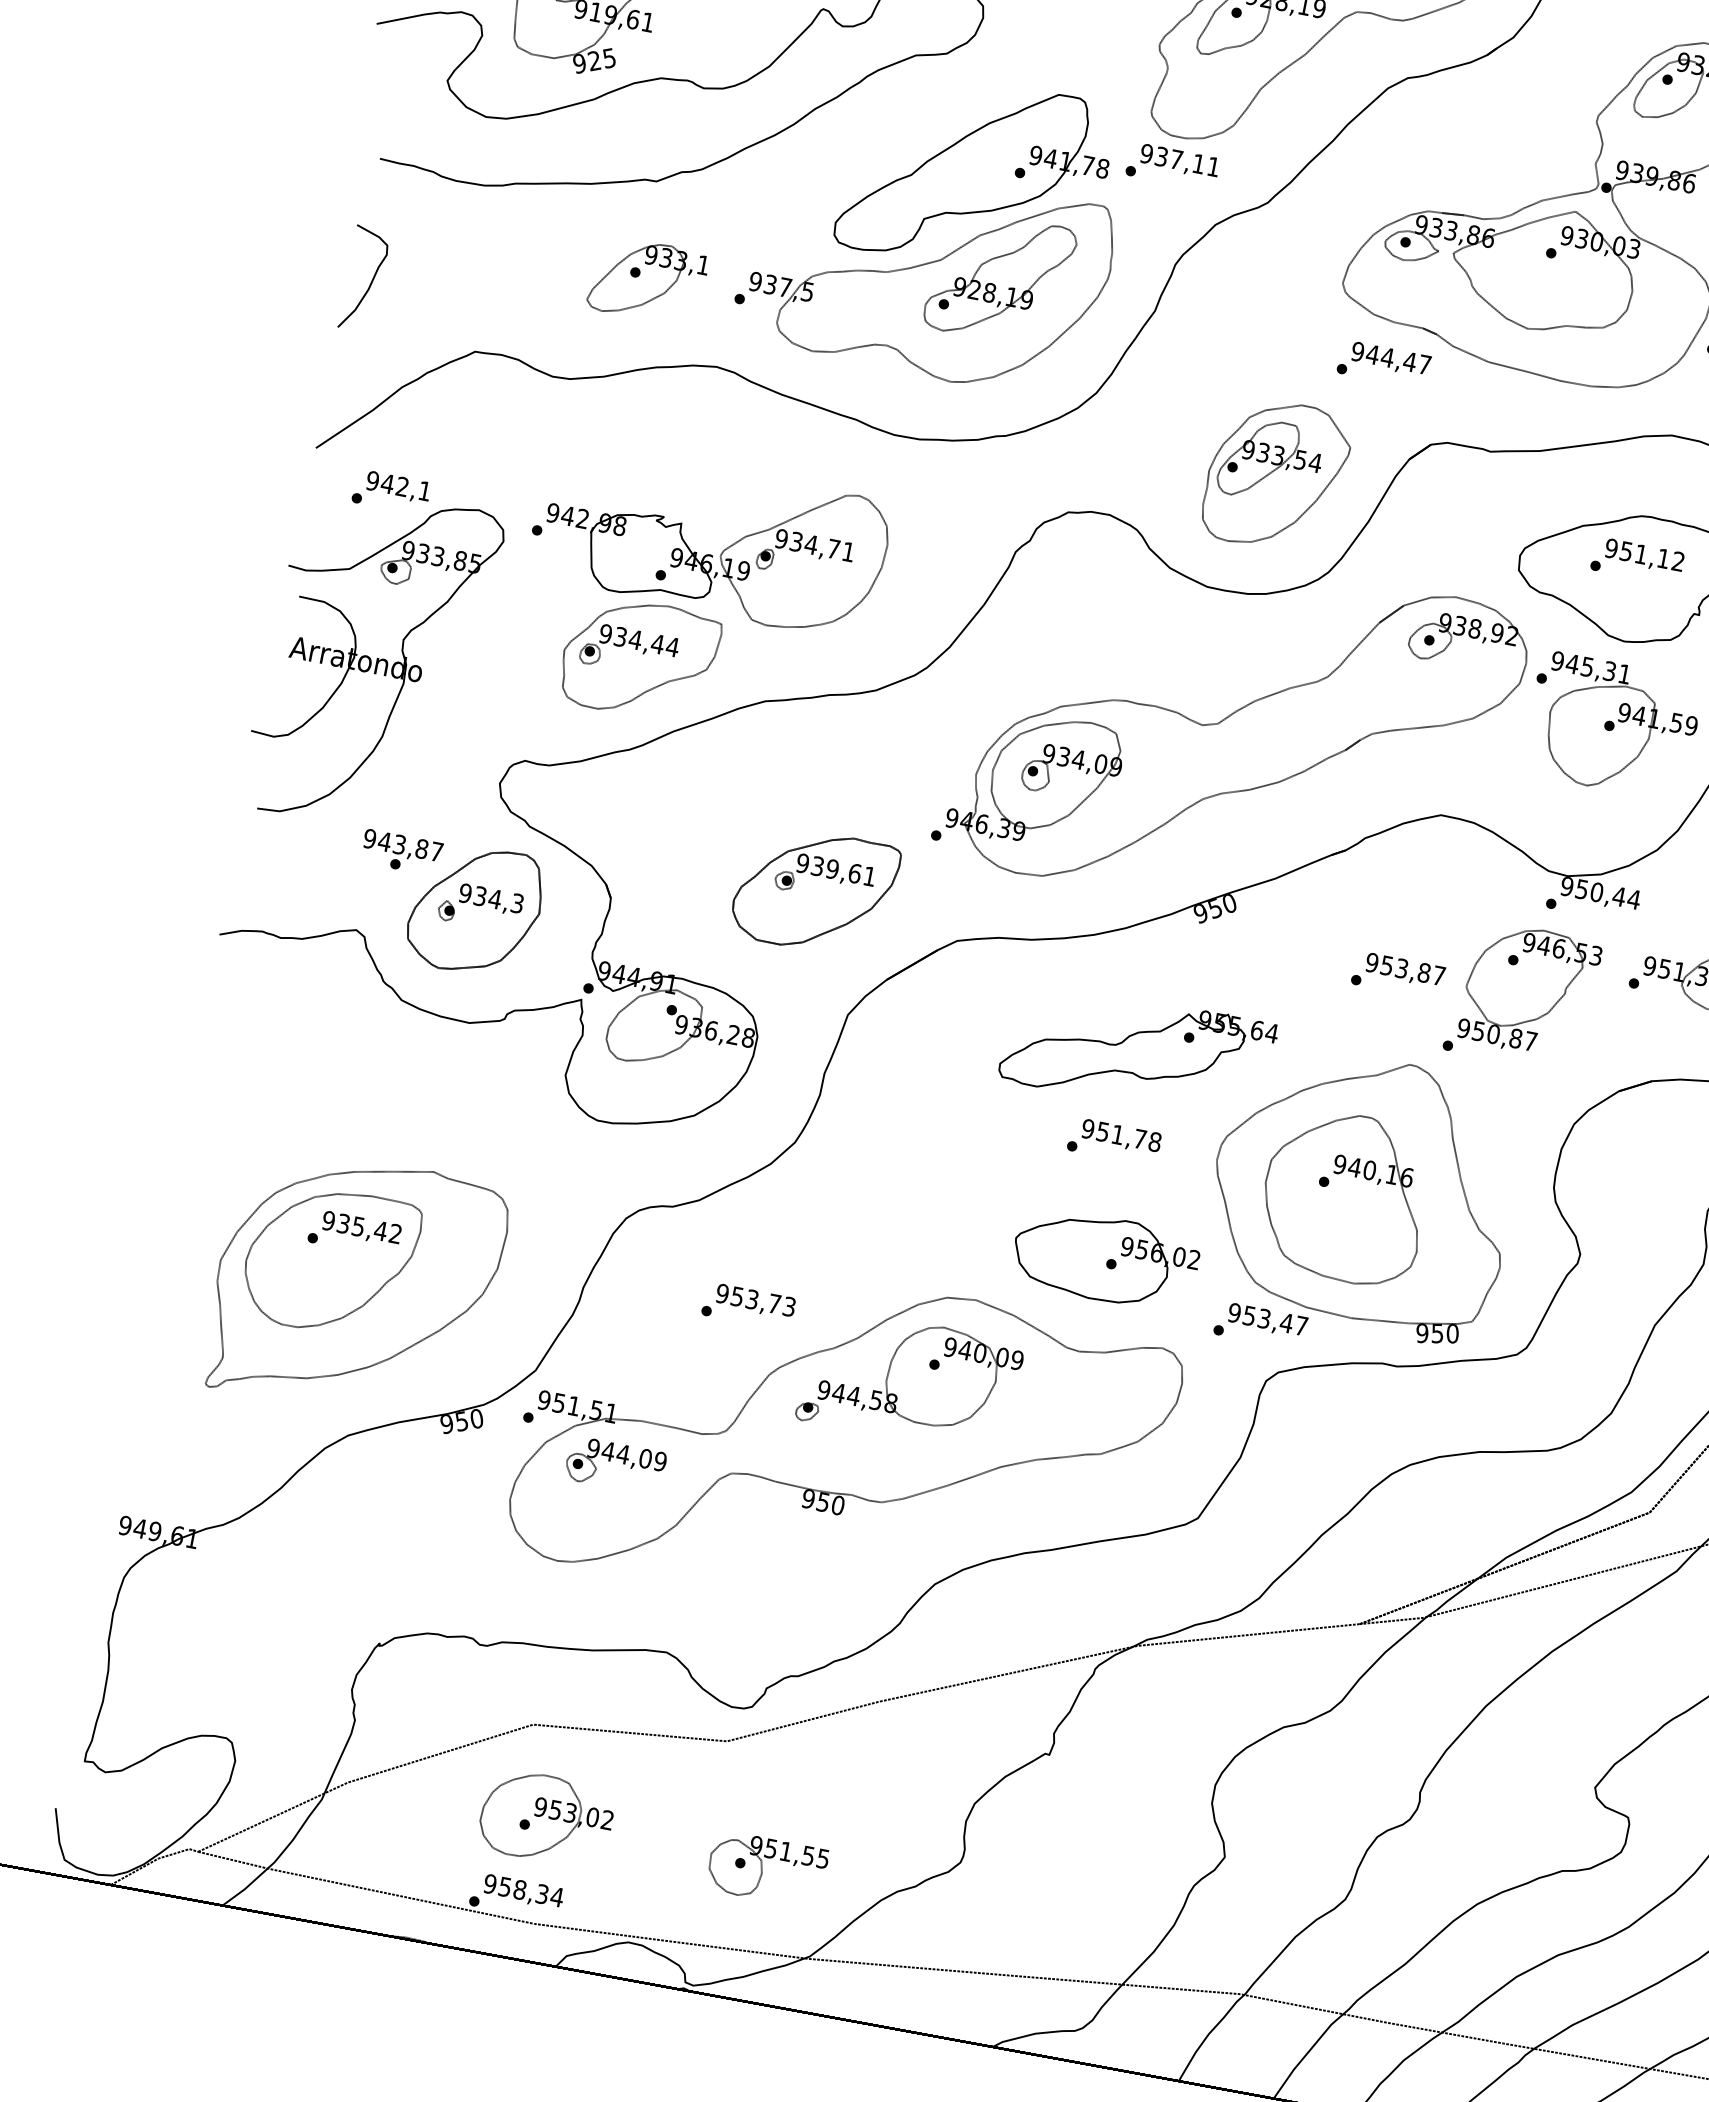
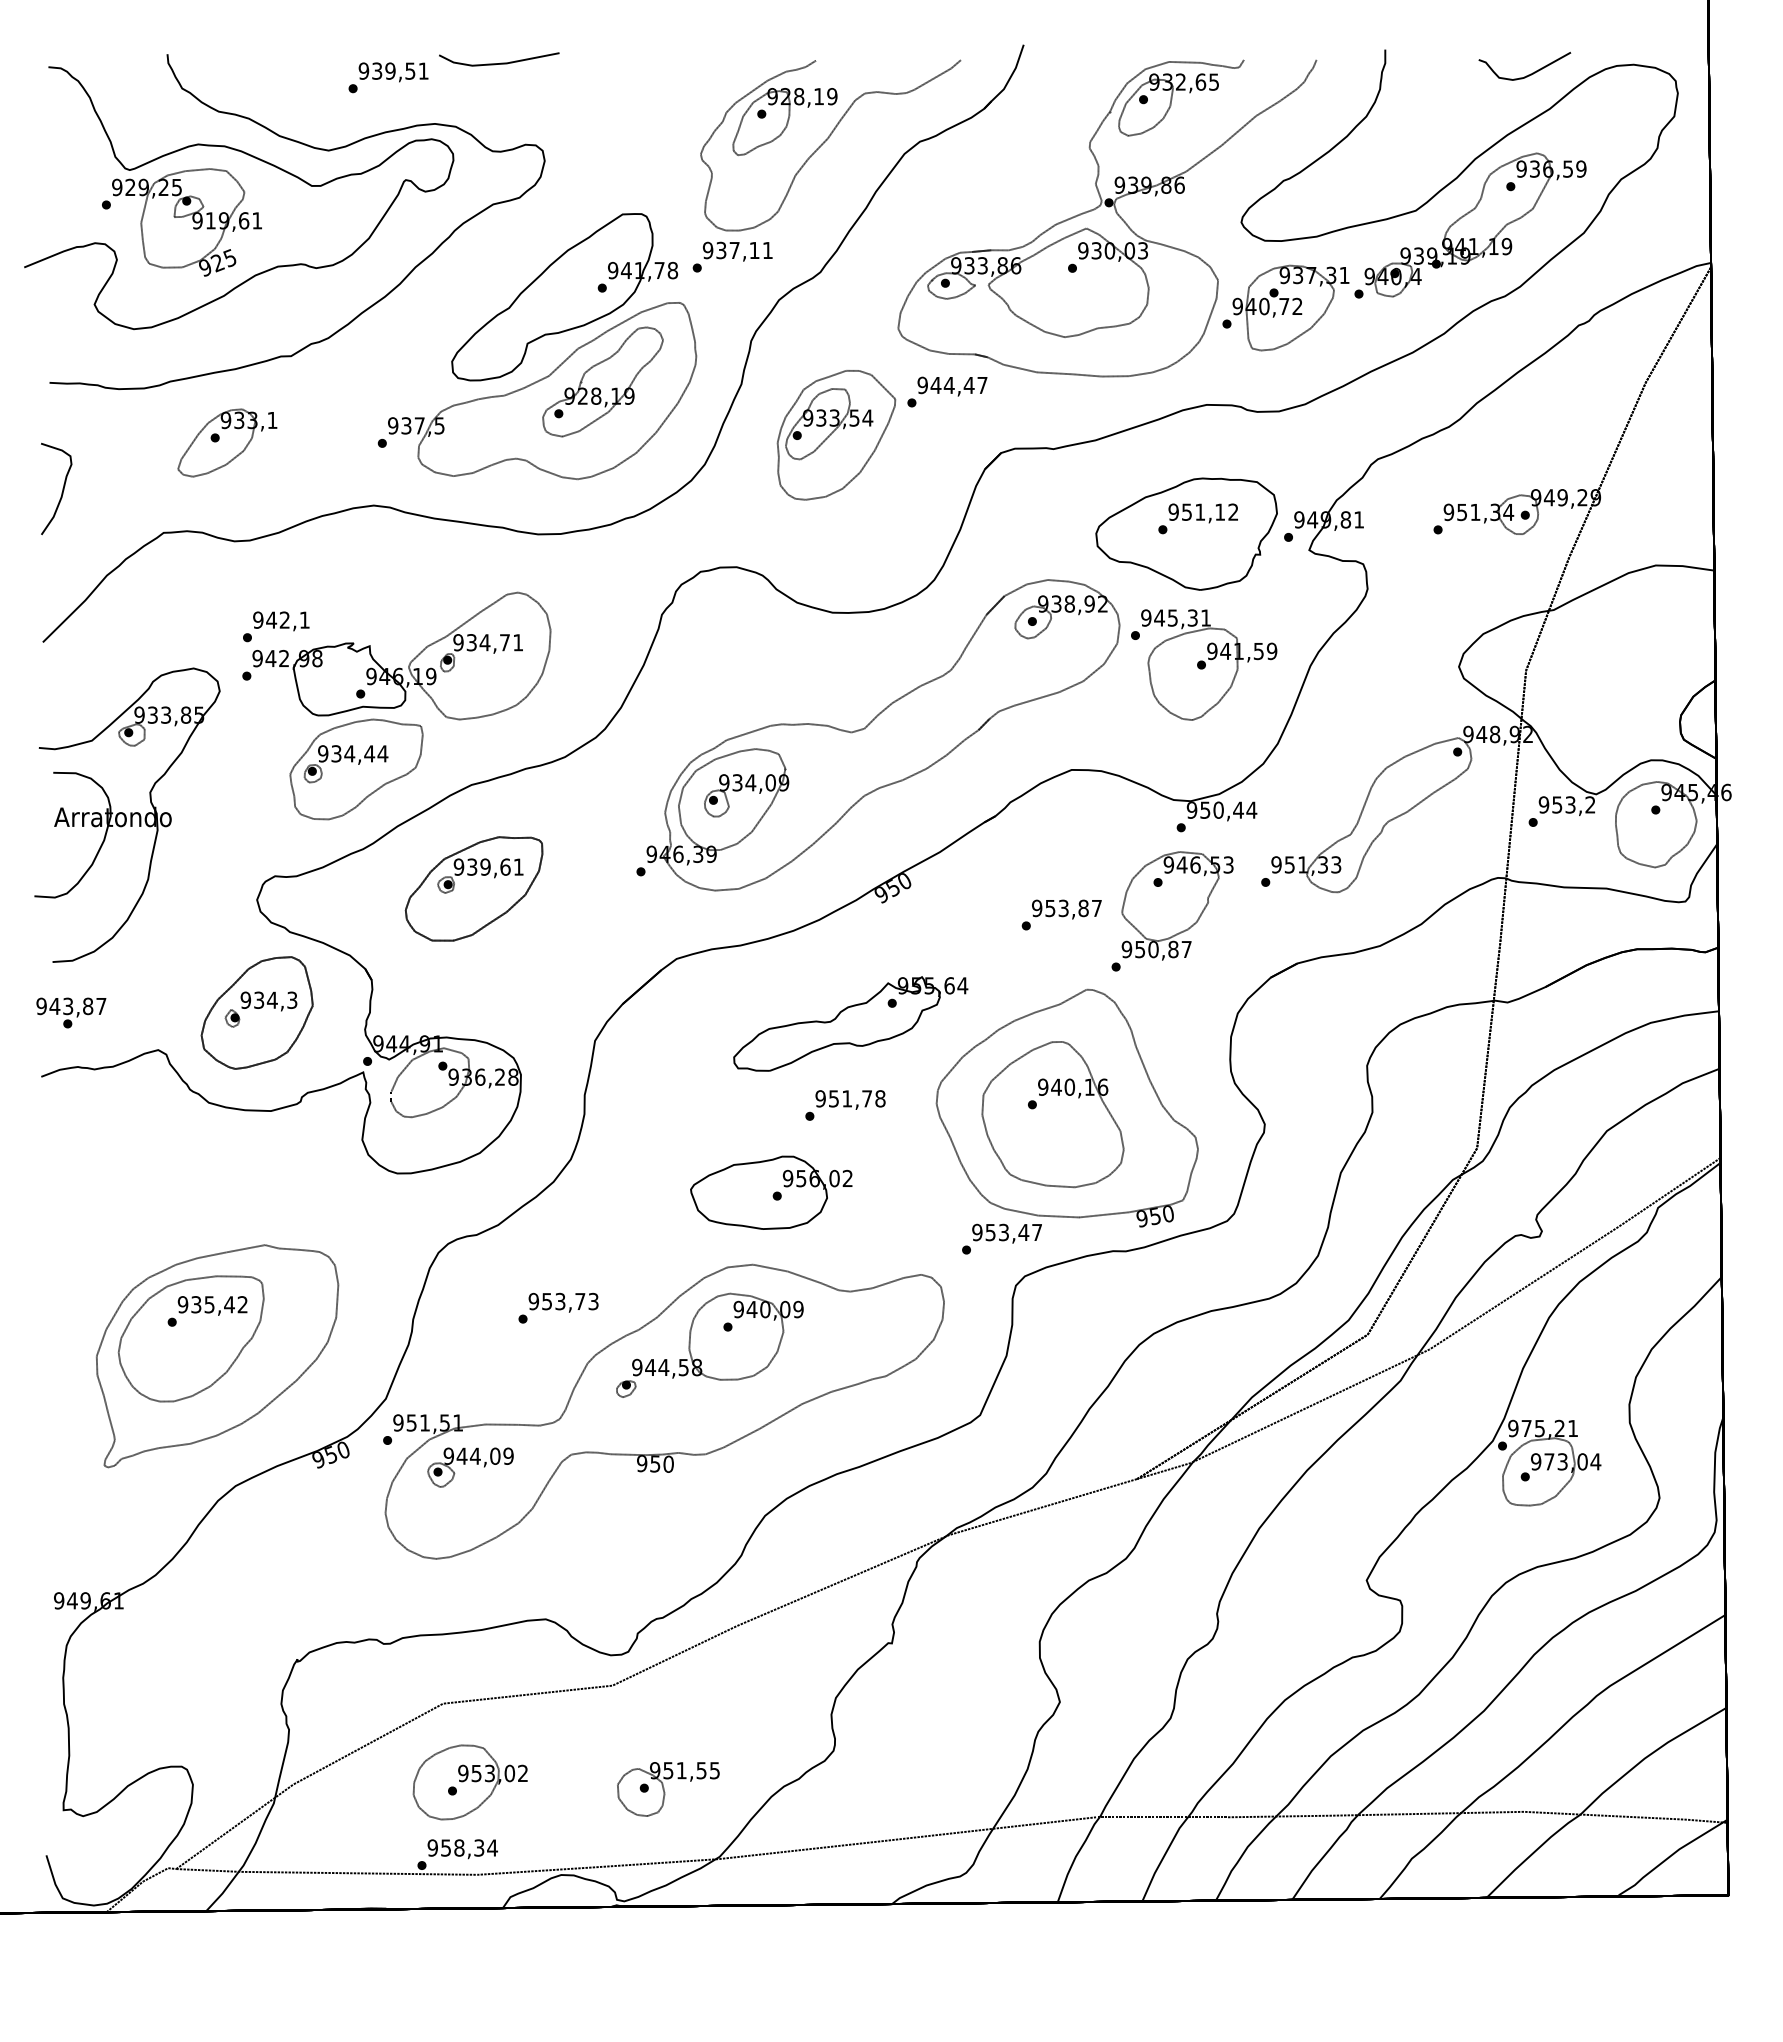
part: (648, 280) -> (227, 442), moved
part: (1276, 475) -> (836, 435), moved
text: (391, 492) -> (276, 626), moved
text: (402, 852) -> (71, 1012), moved
part: (814, 890) -> (473, 888), moved
part: (1105, 1258) -> (771, 1192), moved

